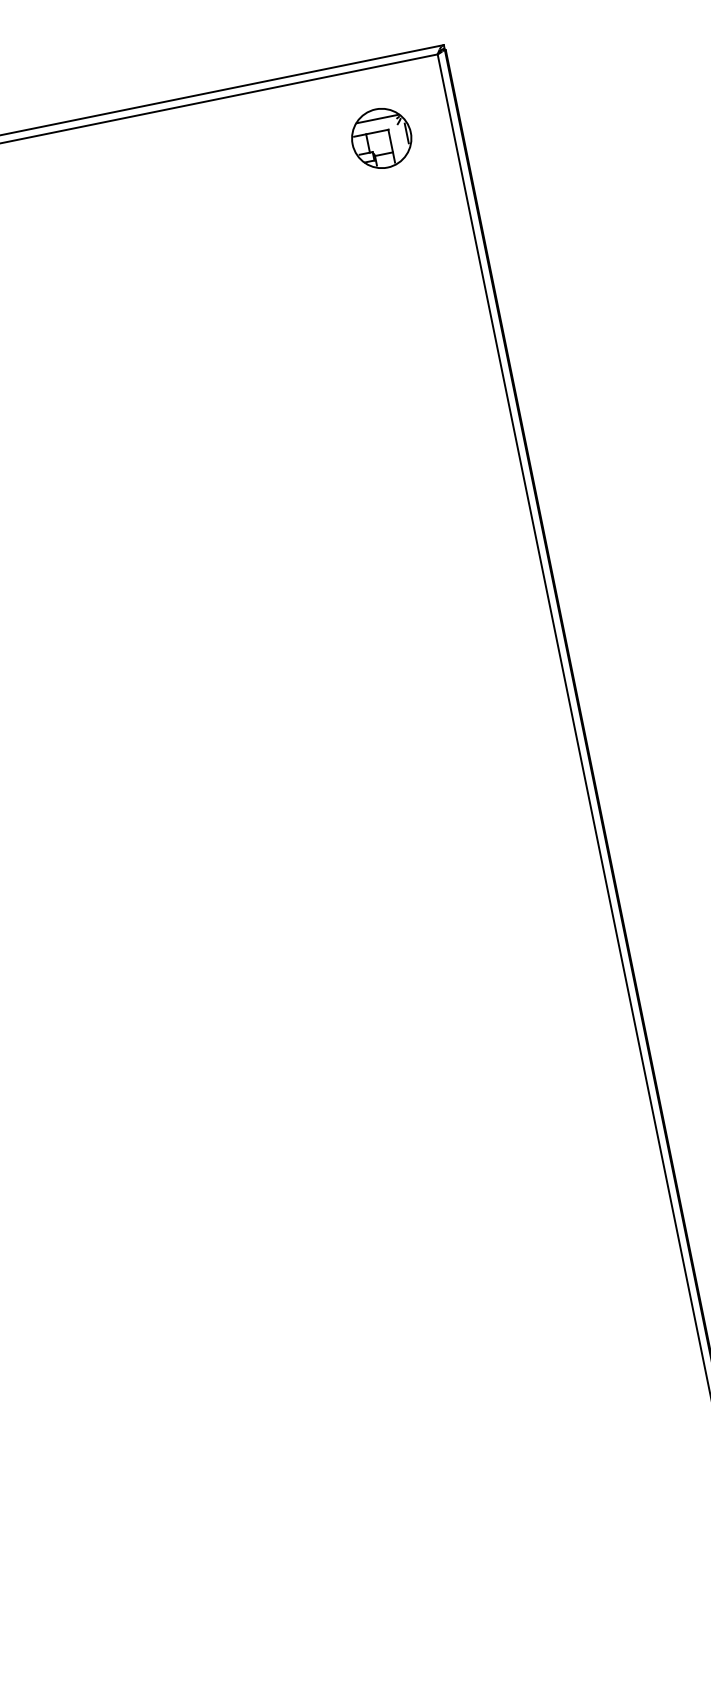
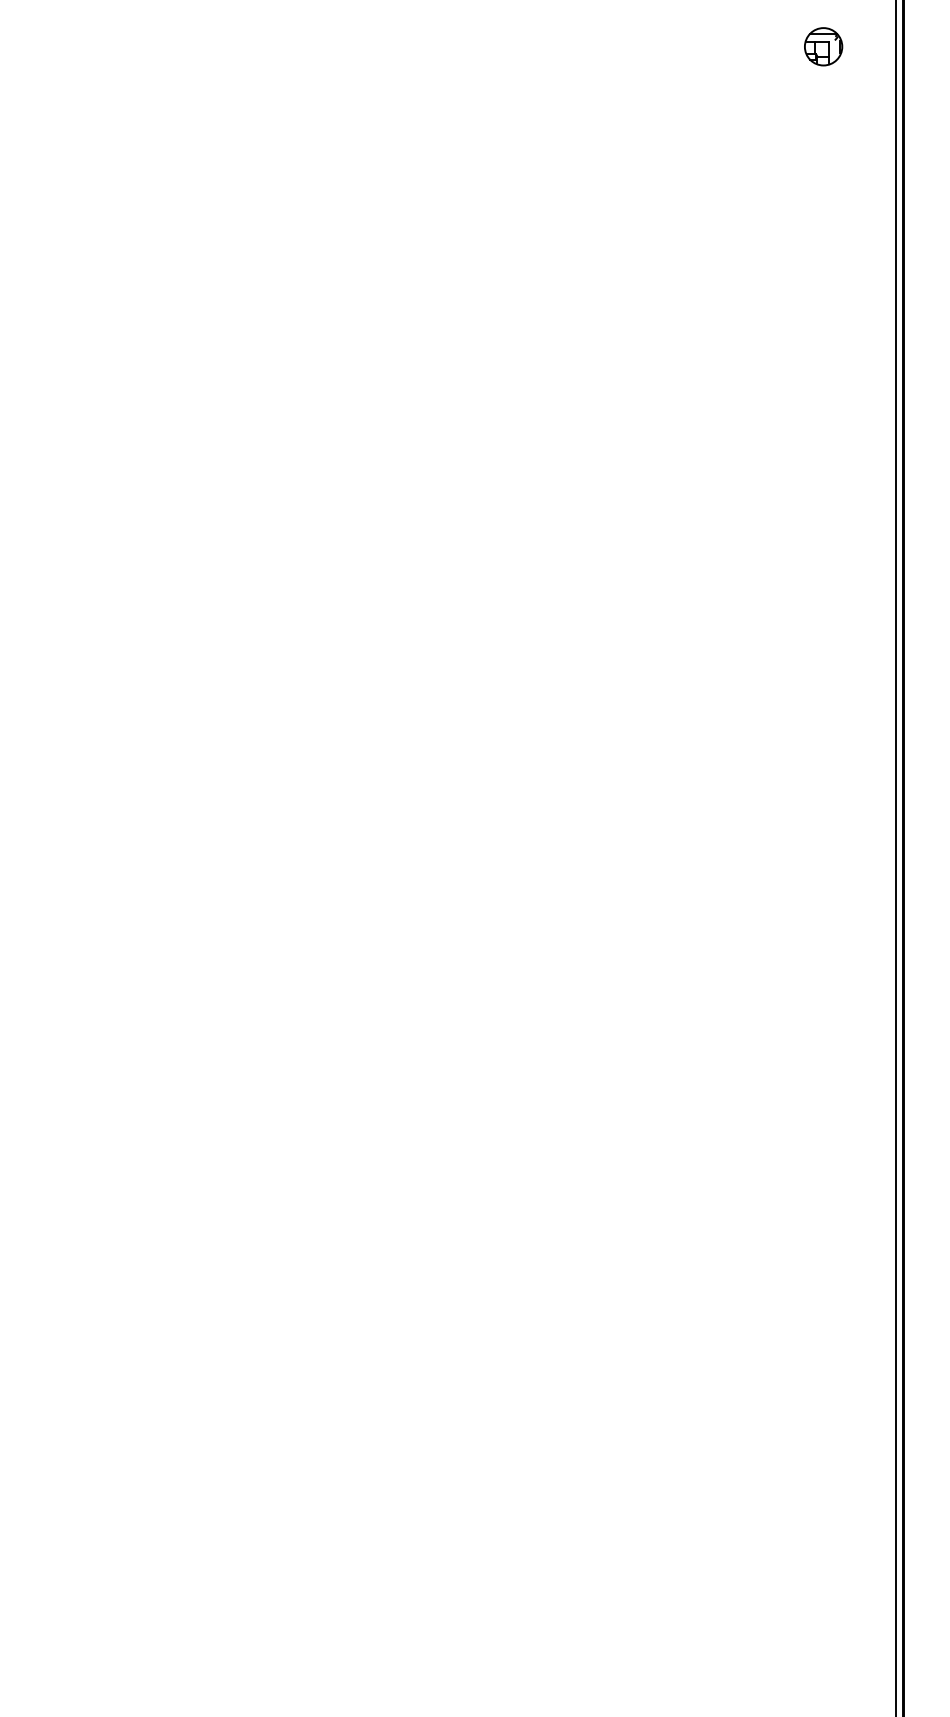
part: (381, 138) -> (823, 46), size x0.62

